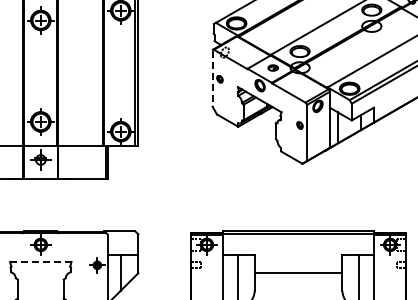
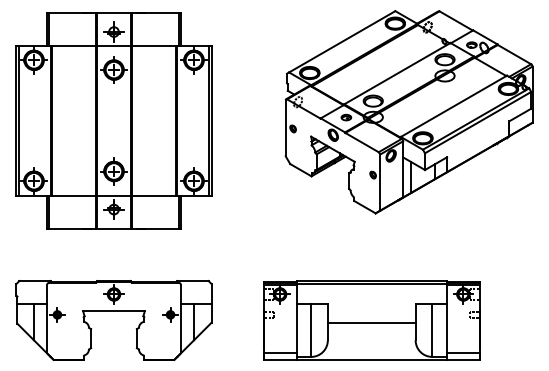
line: (212, 78) -> (285, 128), dashed -> solid
line: (41, 261) -> (114, 311), dashed -> solid

